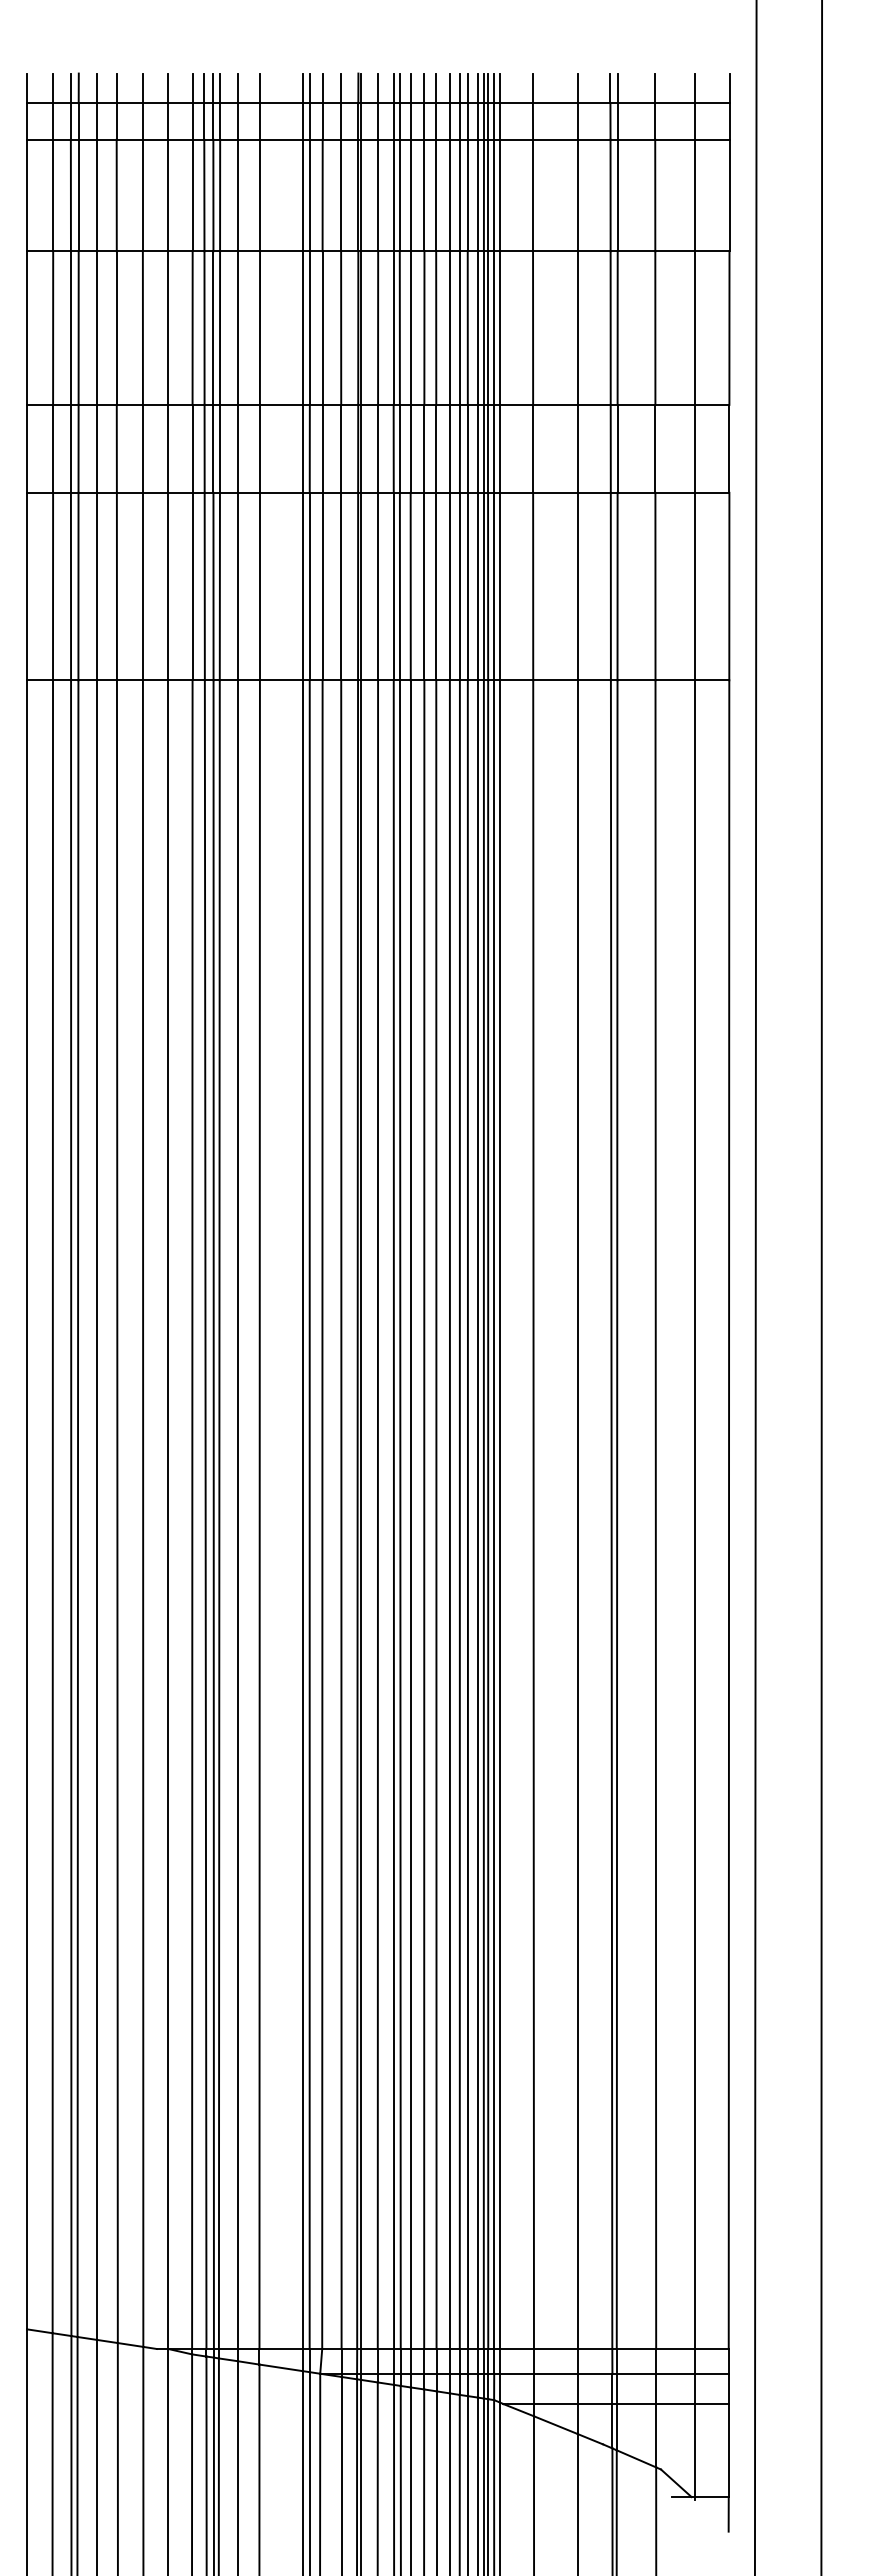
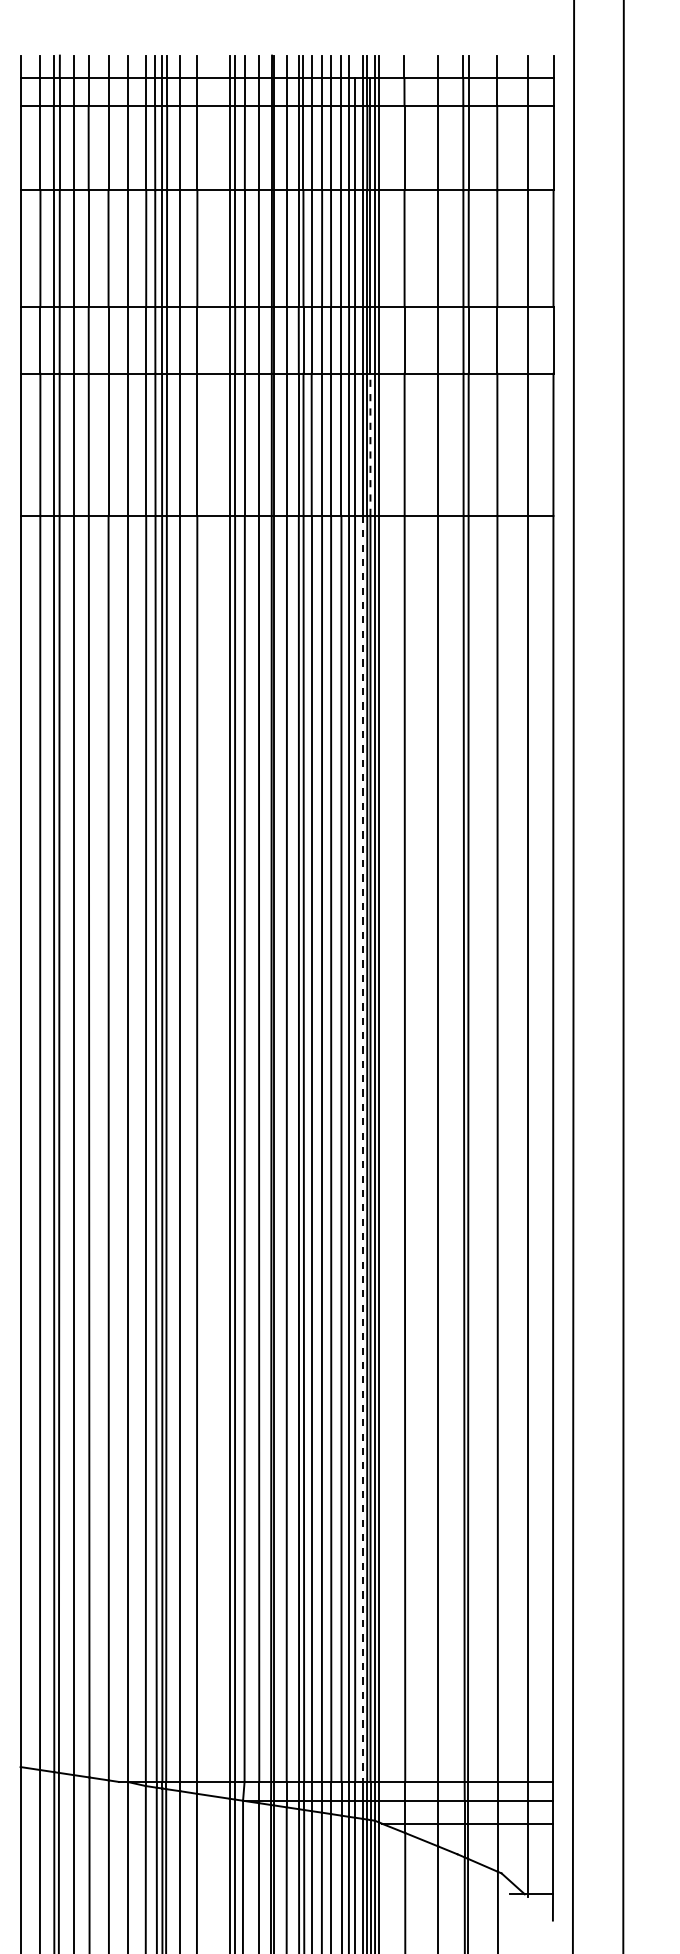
line: (467, 88) -> (354, 66), removed
line: (488, 88) -> (370, 66), removed
line: (488, 586) -> (370, 444), solid -> dashed
line: (477, 1515) -> (362, 1149), solid -> dashed

